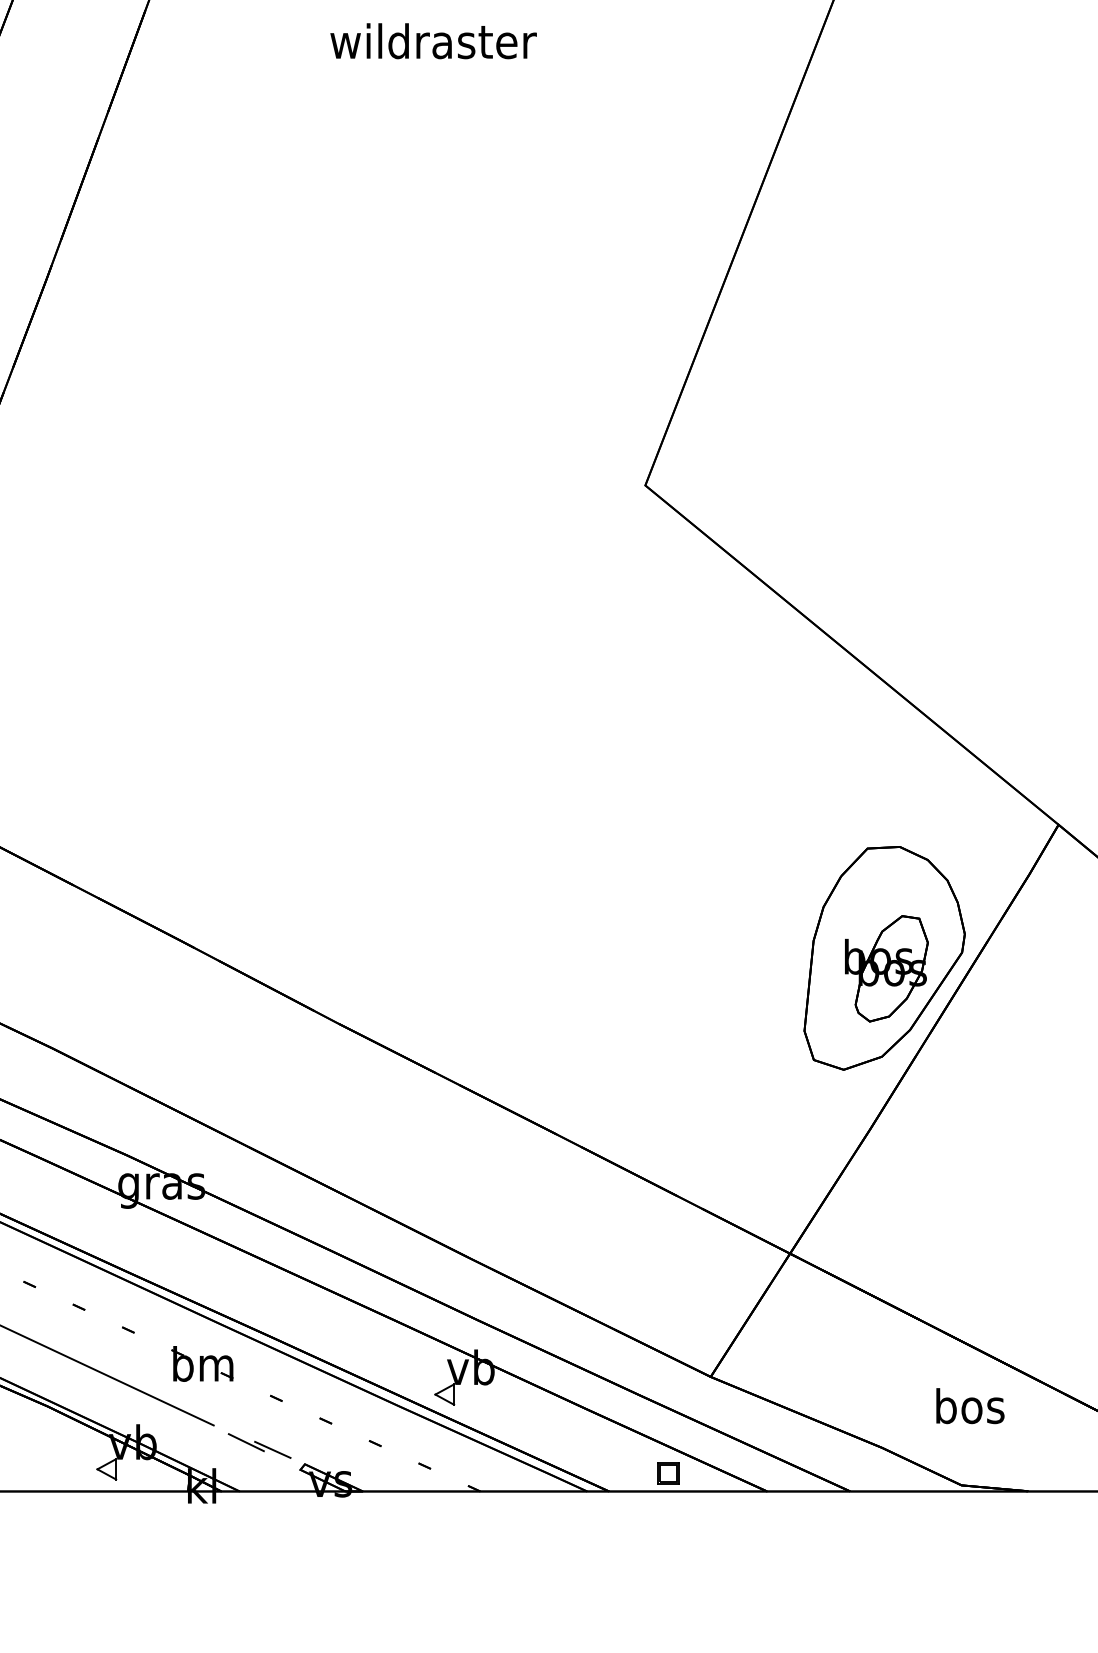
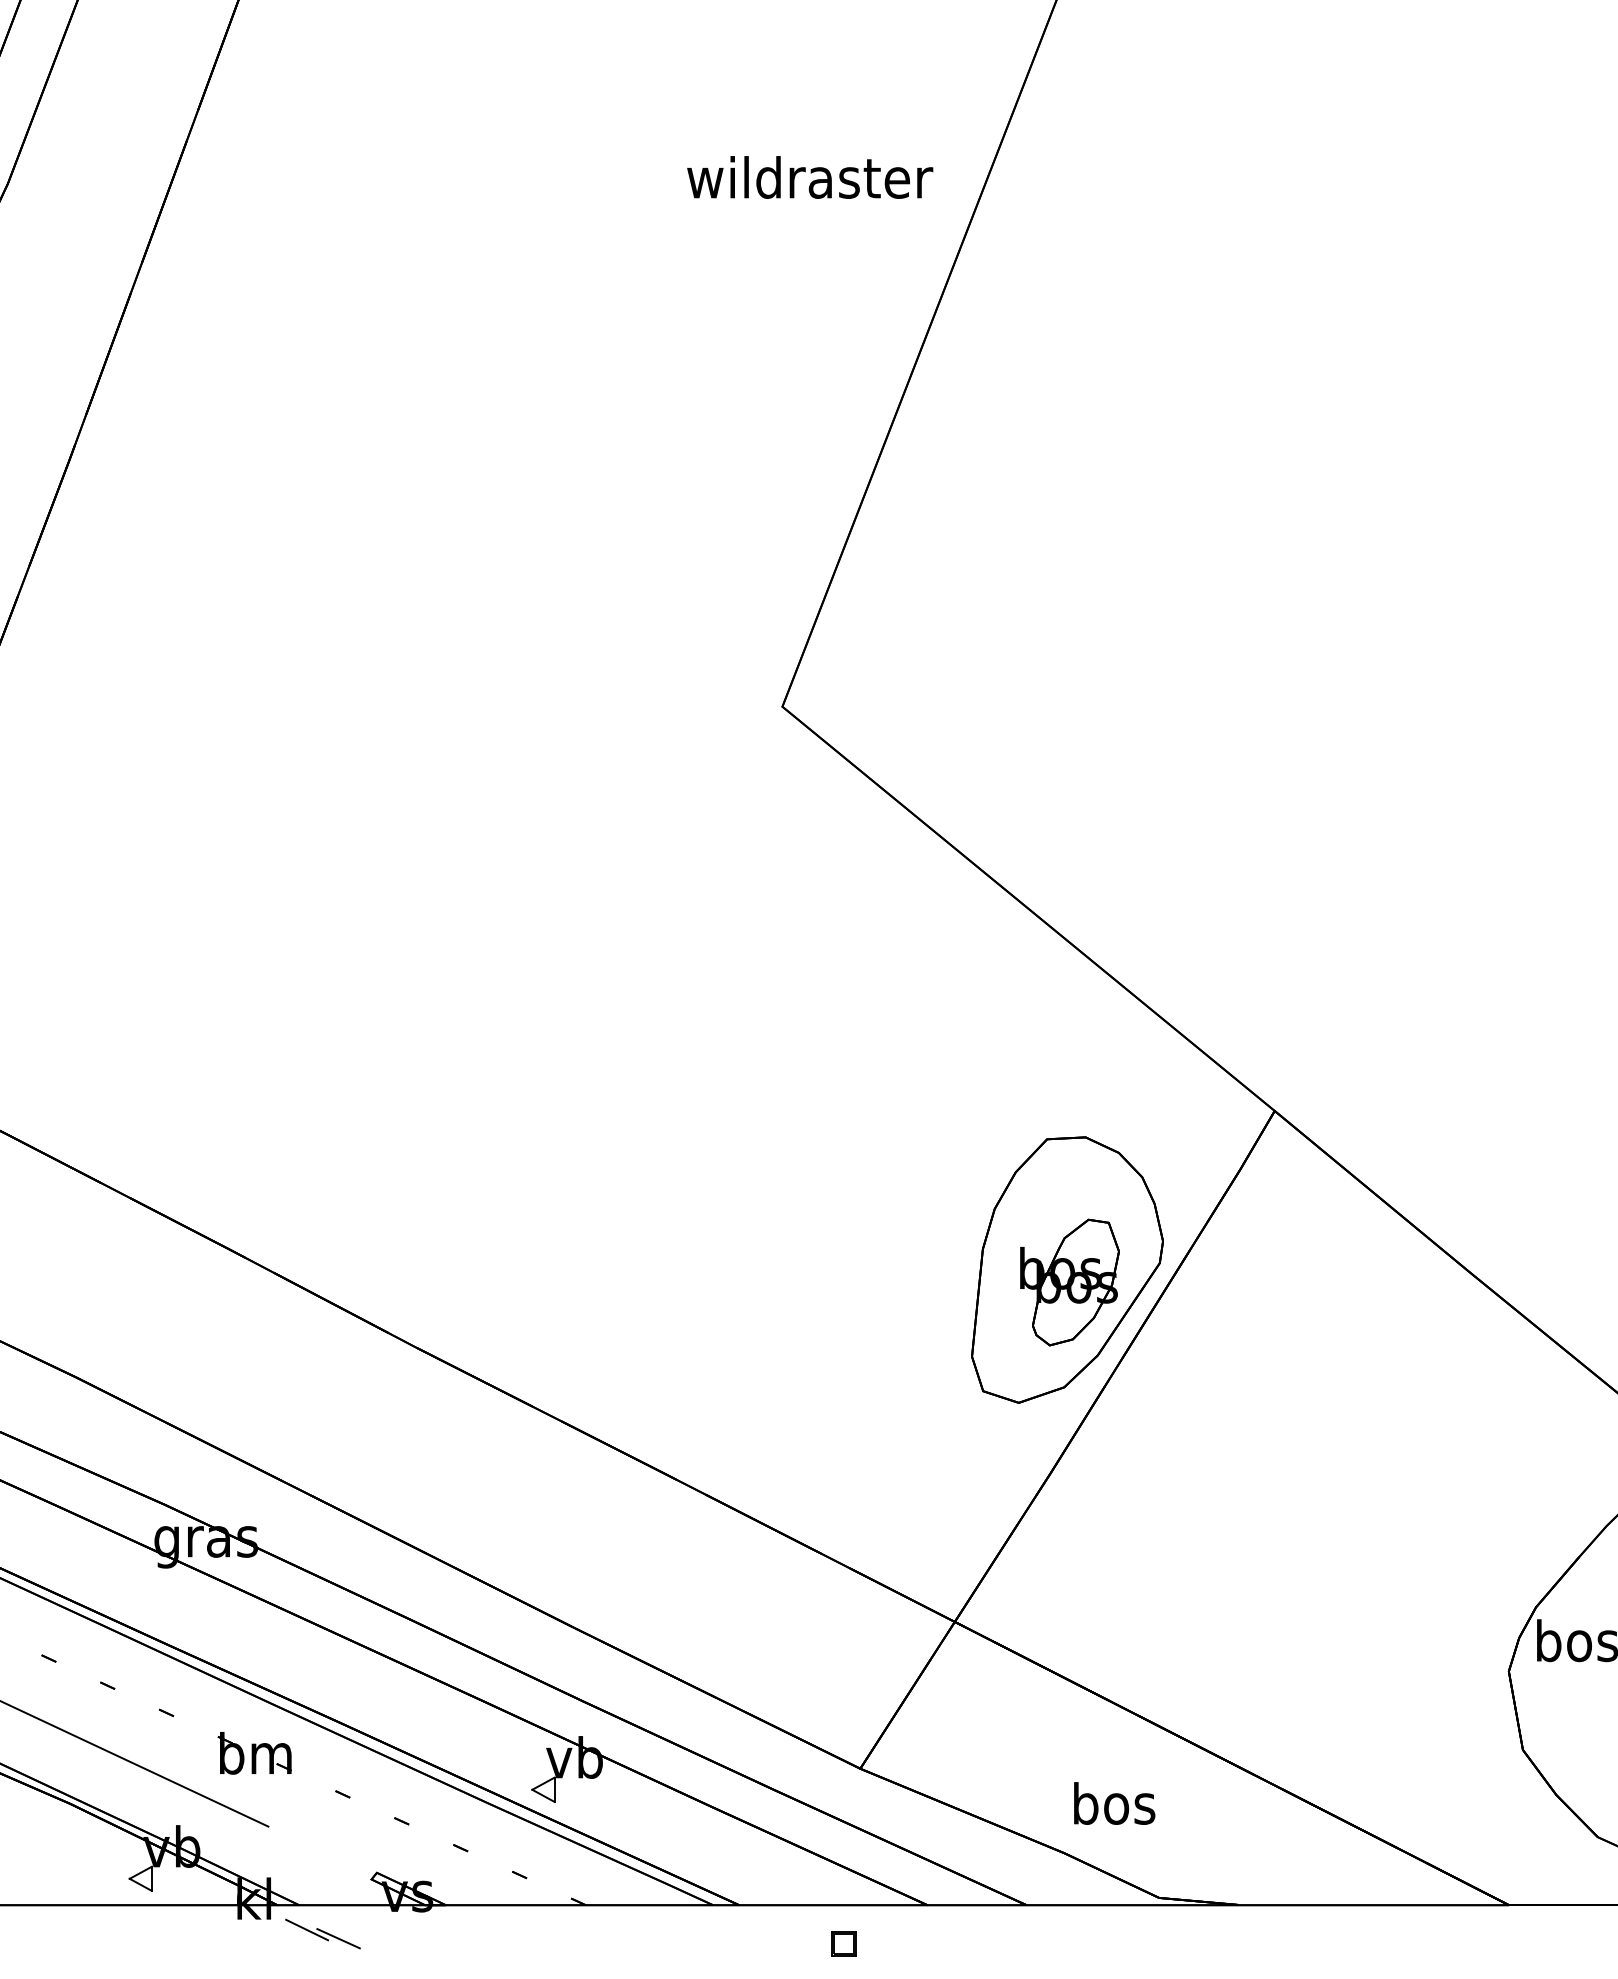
text: (433, 41) -> (810, 177), moved
text: (970, 1406) -> (1114, 1803), moved
part: (259, 1445) -> (322, 1933), moved
part: (668, 1473) -> (843, 1943), moved

